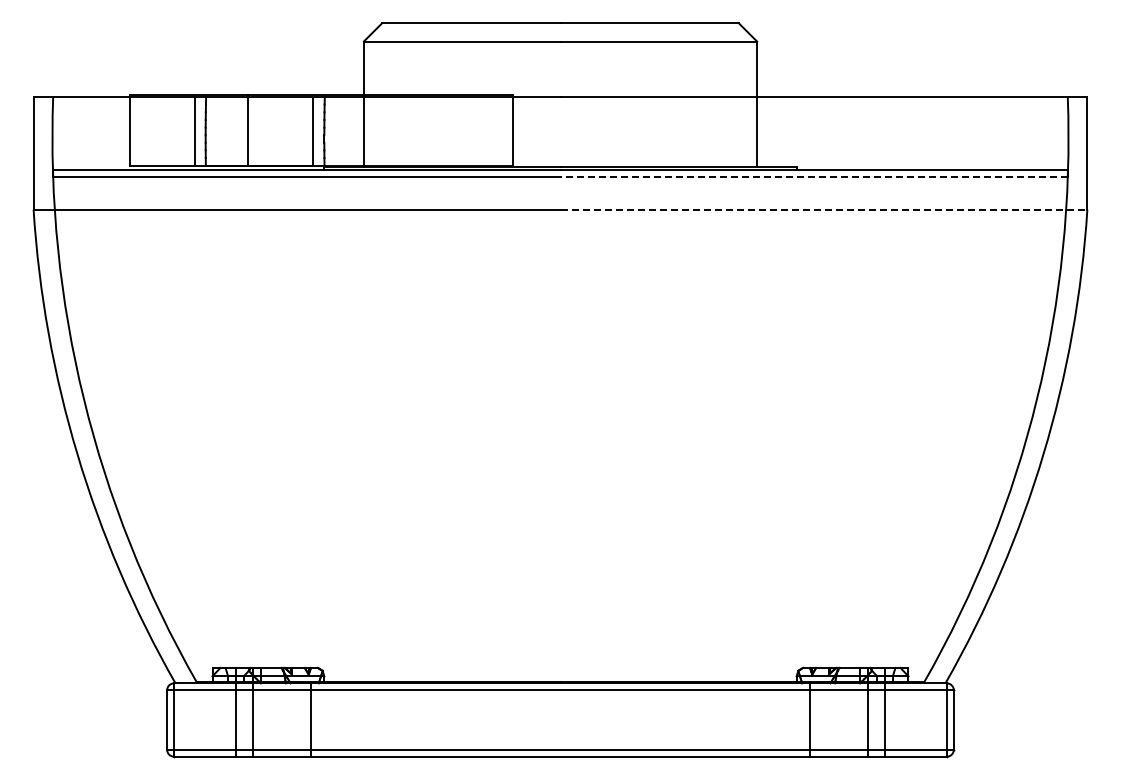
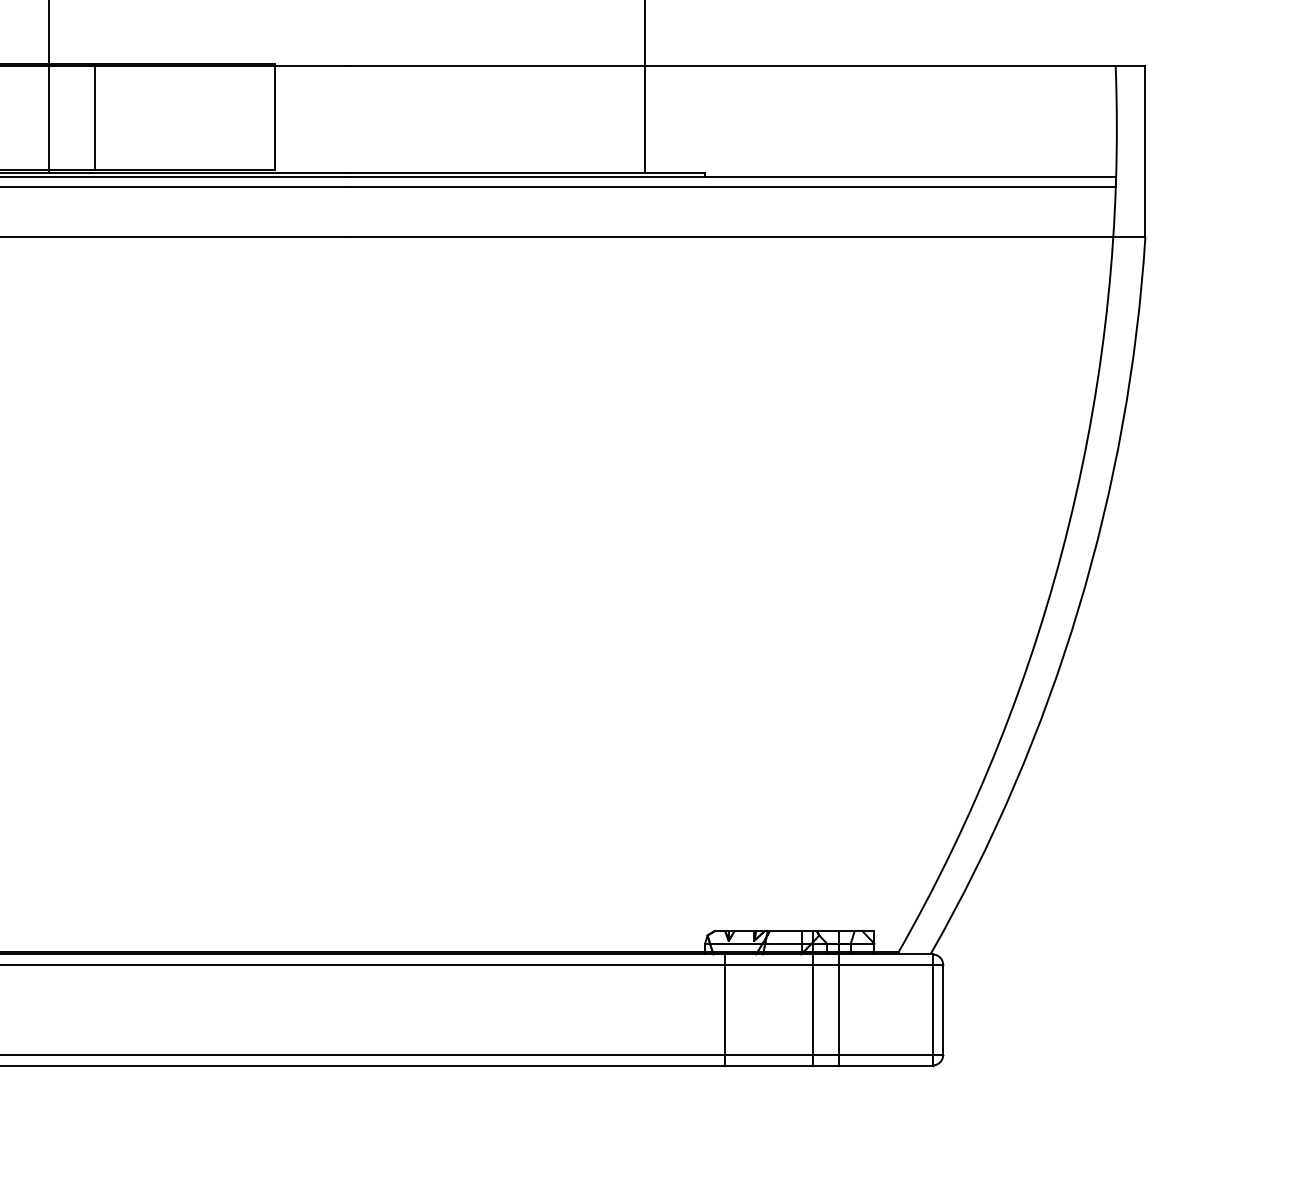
line: (393, 130) -> (94, 117), added
line: (814, 177) -> (732, 188), dashed -> solid
line: (824, 209) -> (747, 236), dashed -> solid

